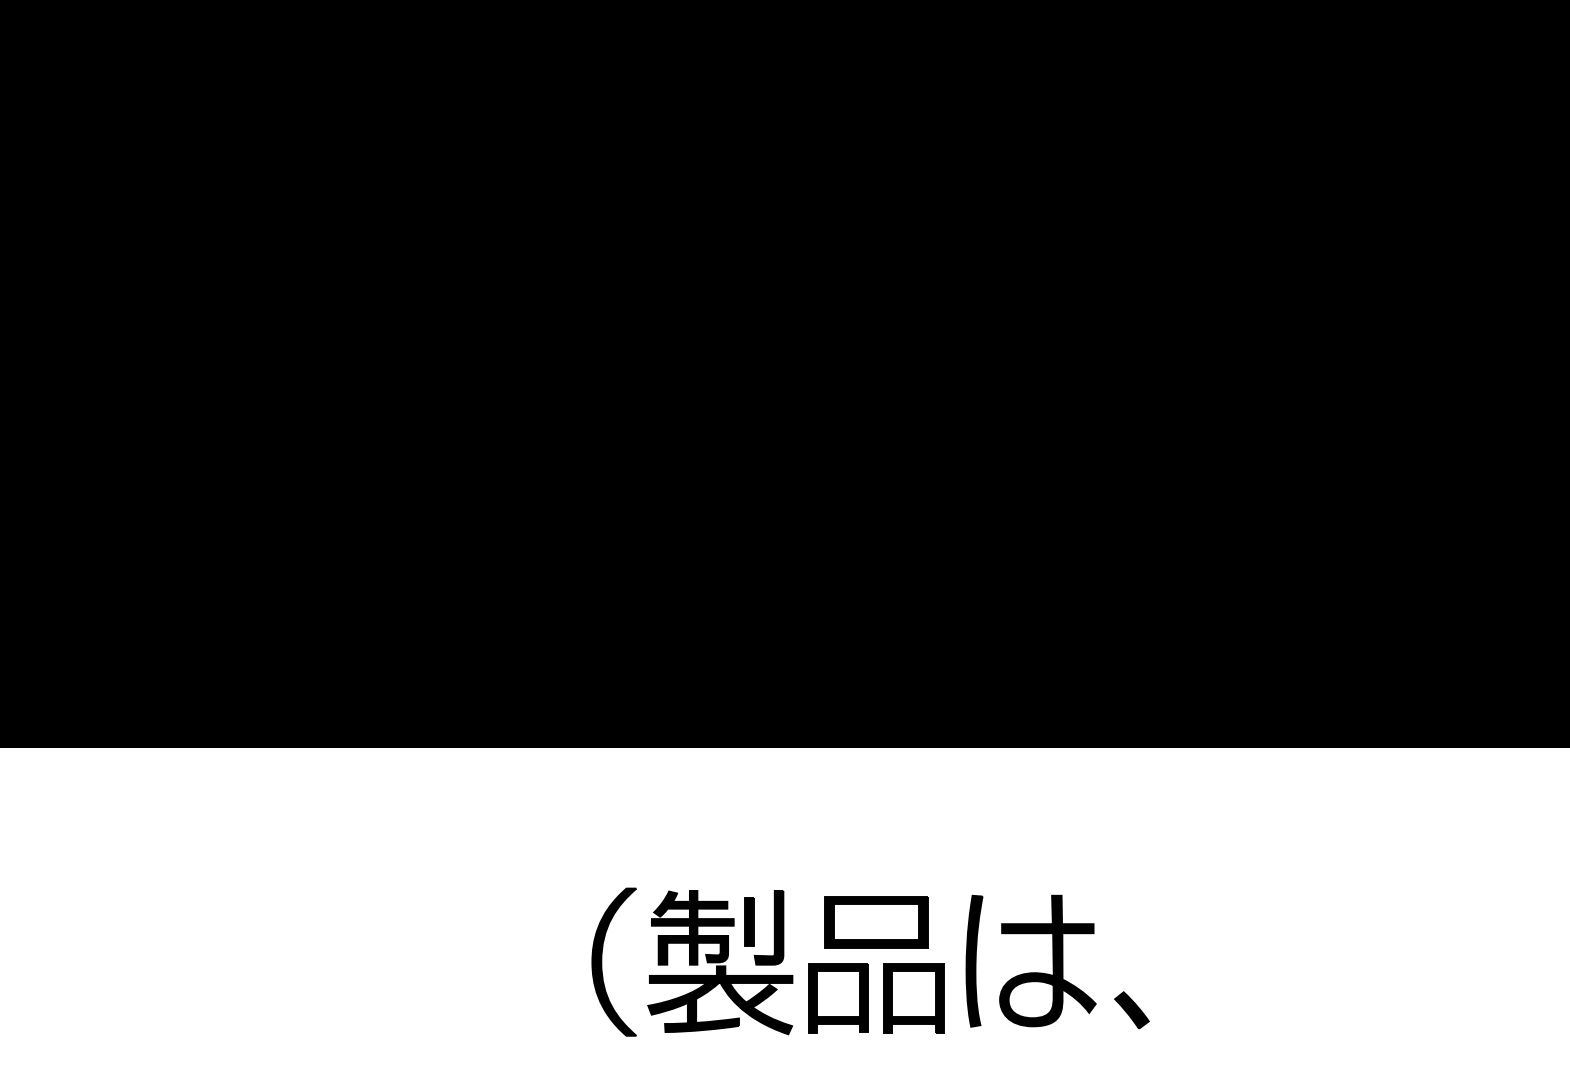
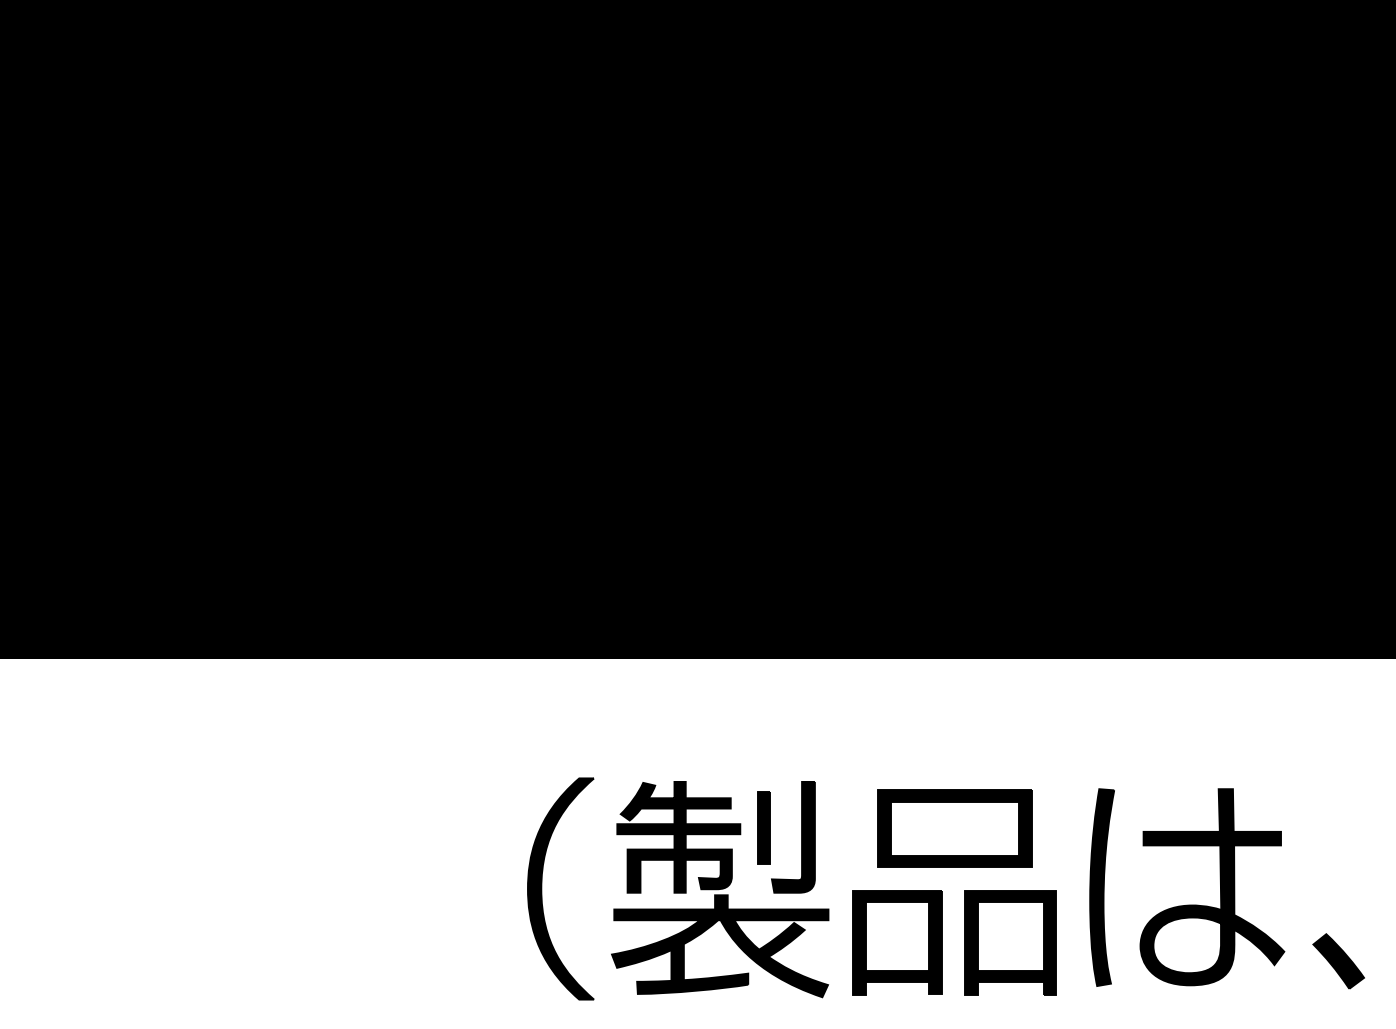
part: (870, 961) -> (945, 888), size x1.4

